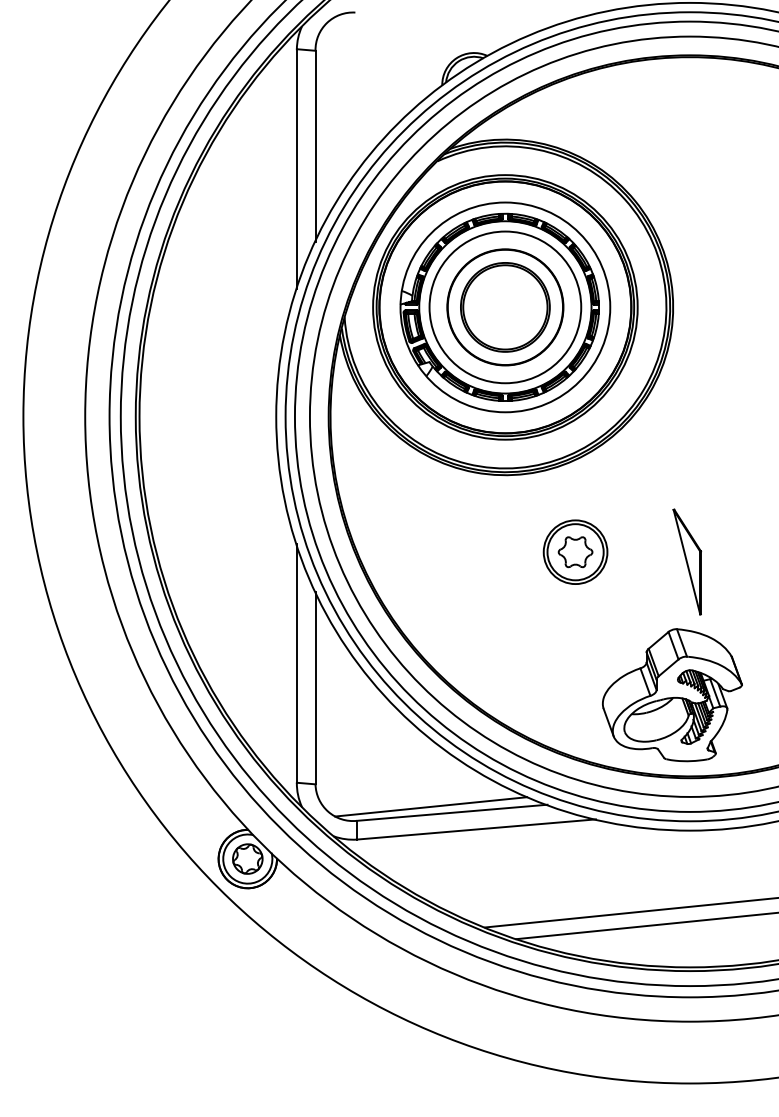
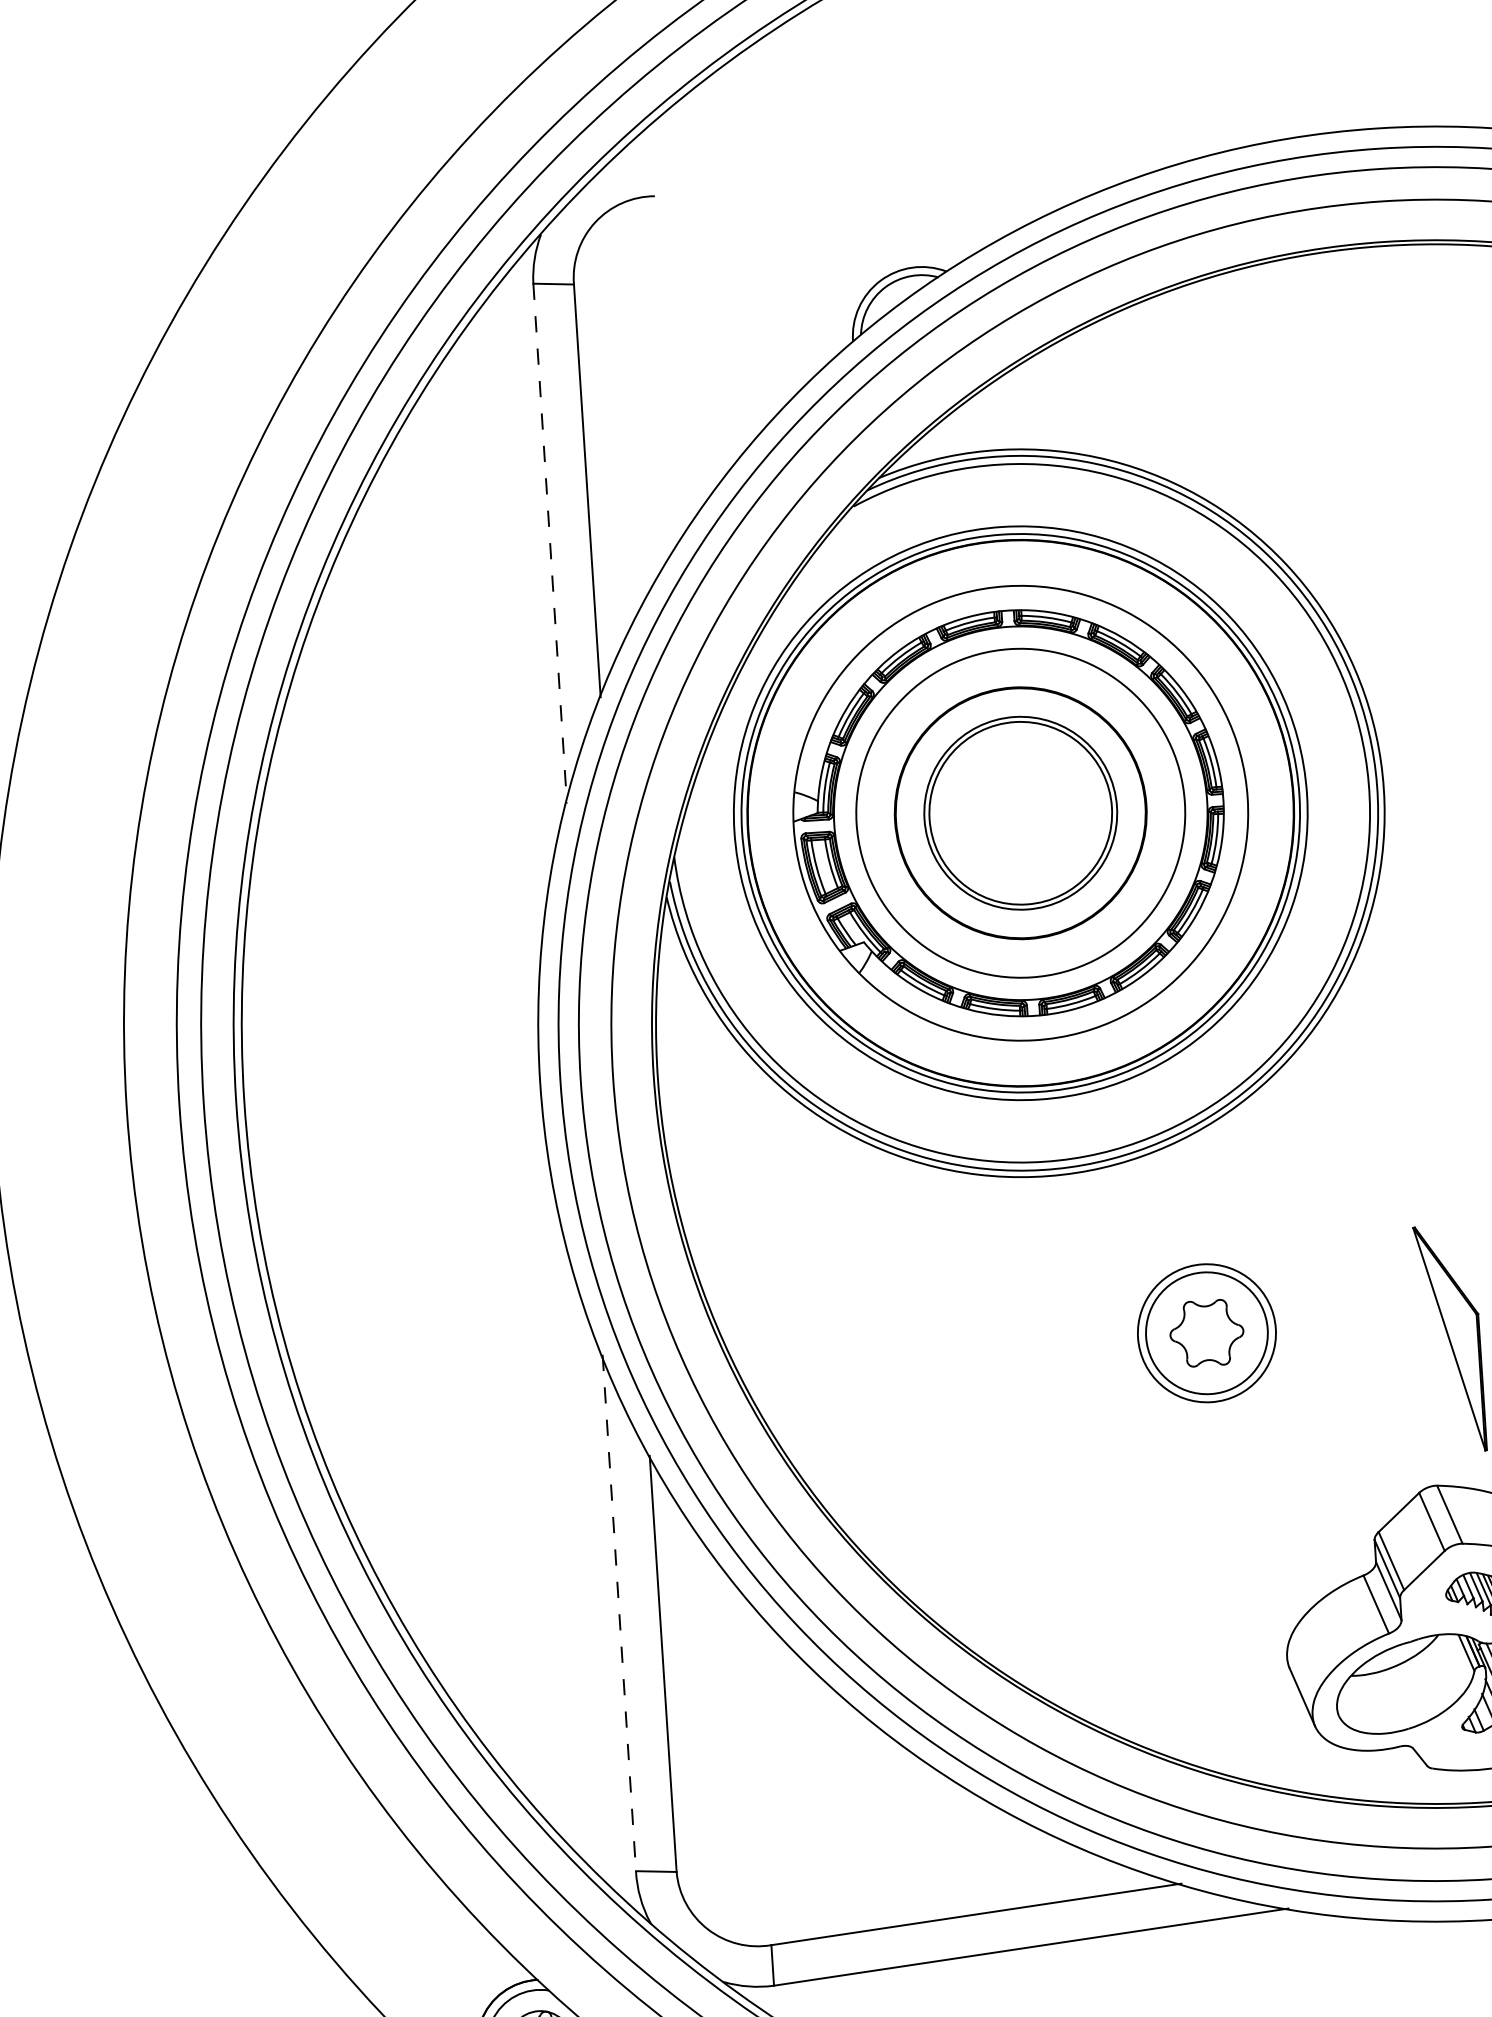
line: (296, 169) -> (549, 544), solid -> dashed
line: (296, 663) -> (618, 1613), solid -> dashed
line: (431, 806) -> (930, 1903), removed

